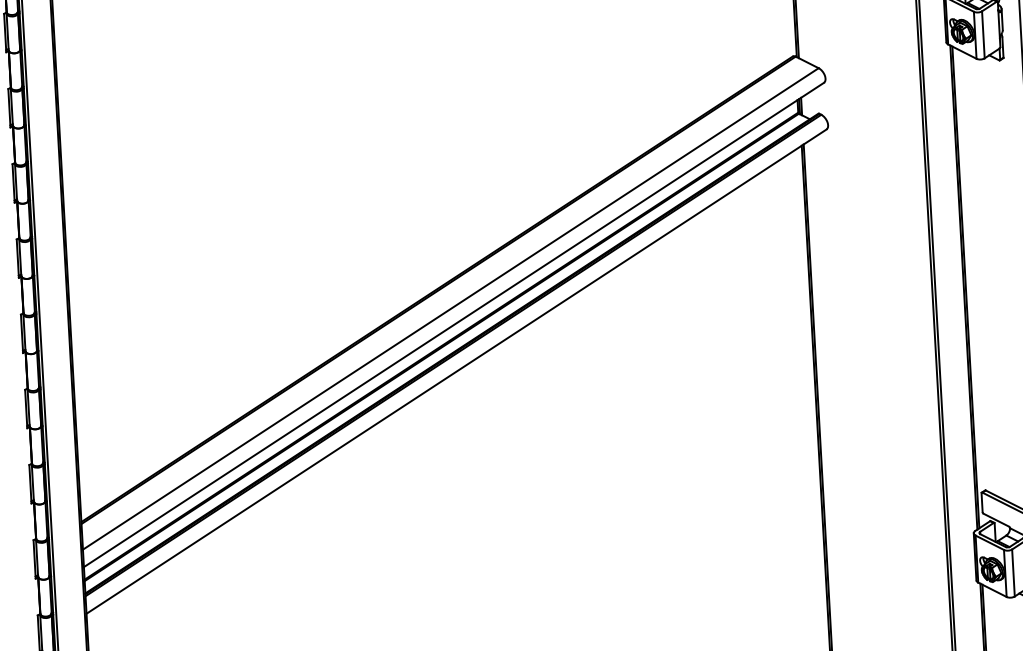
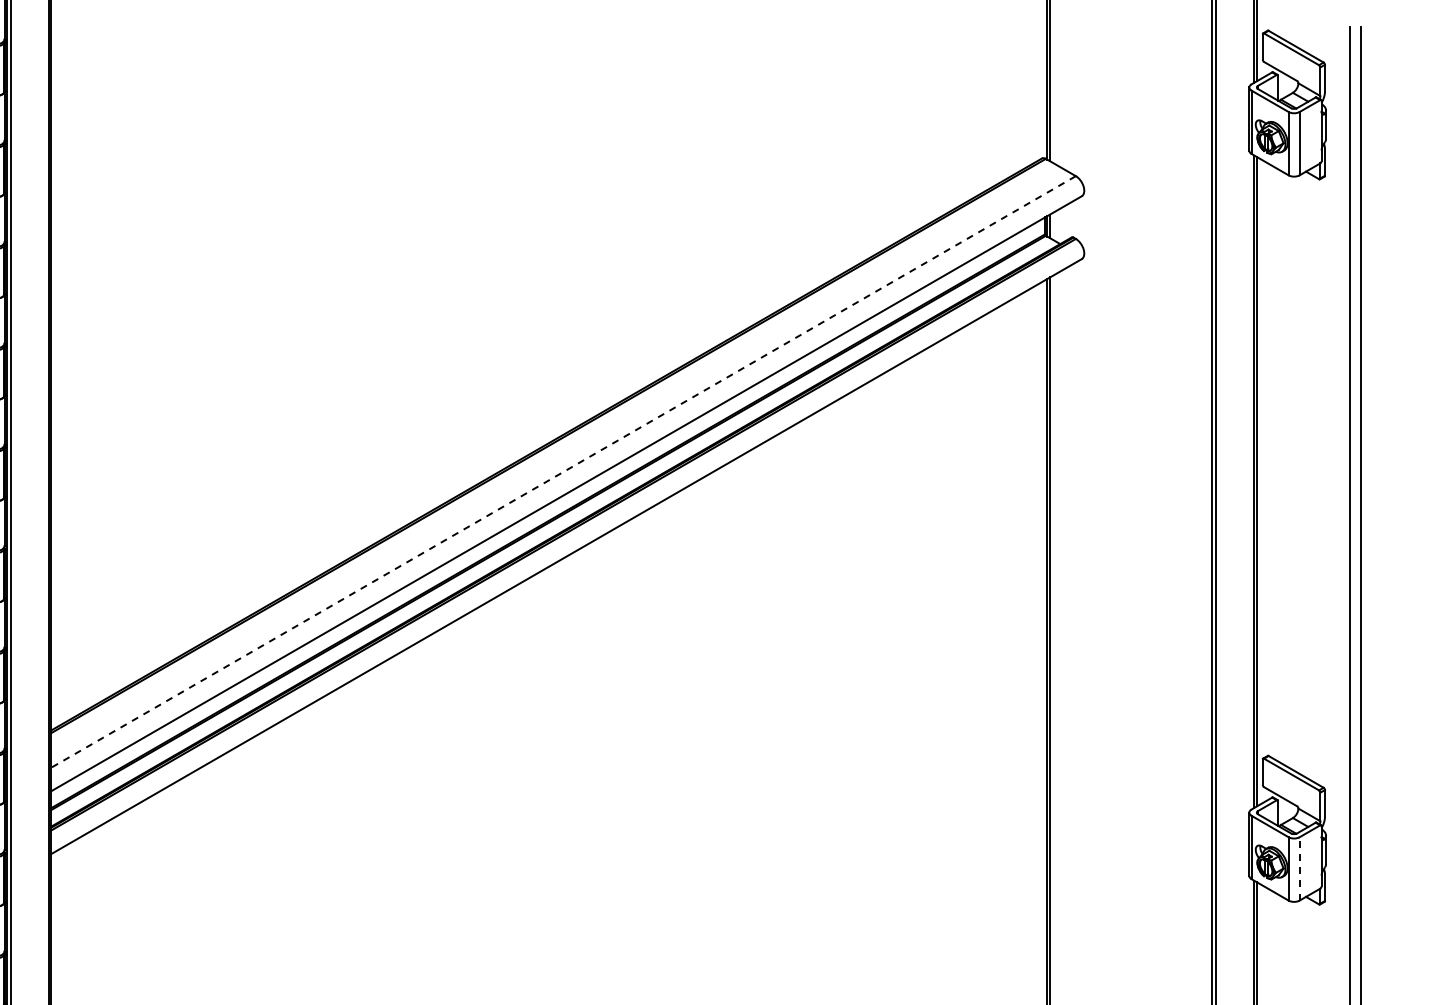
line: (450, 308) -> (563, 471), solid -> dashed
line: (1013, 572) -> (1299, 868), solid -> dashed

